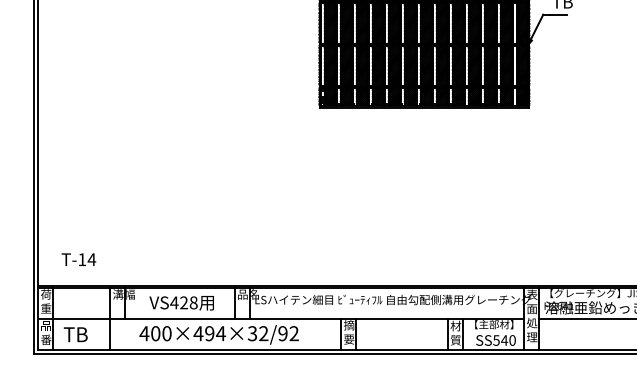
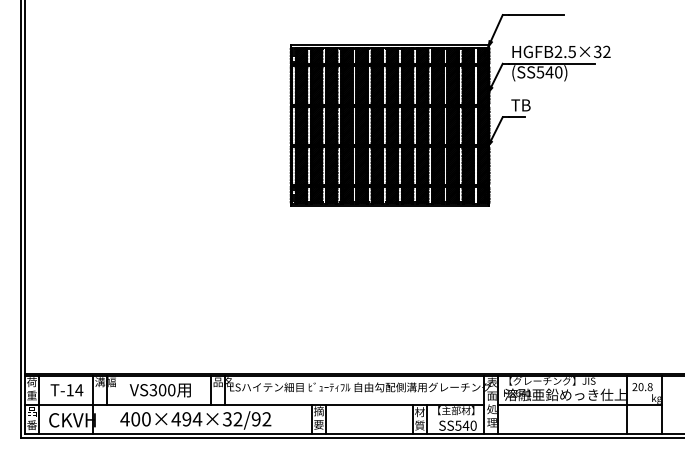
text: (78, 259) -> (66, 390), moved
text: (184, 303) -> (162, 390), VS428 -> VS300
text: (87, 334) -> (71, 420), TB -> CKVH

